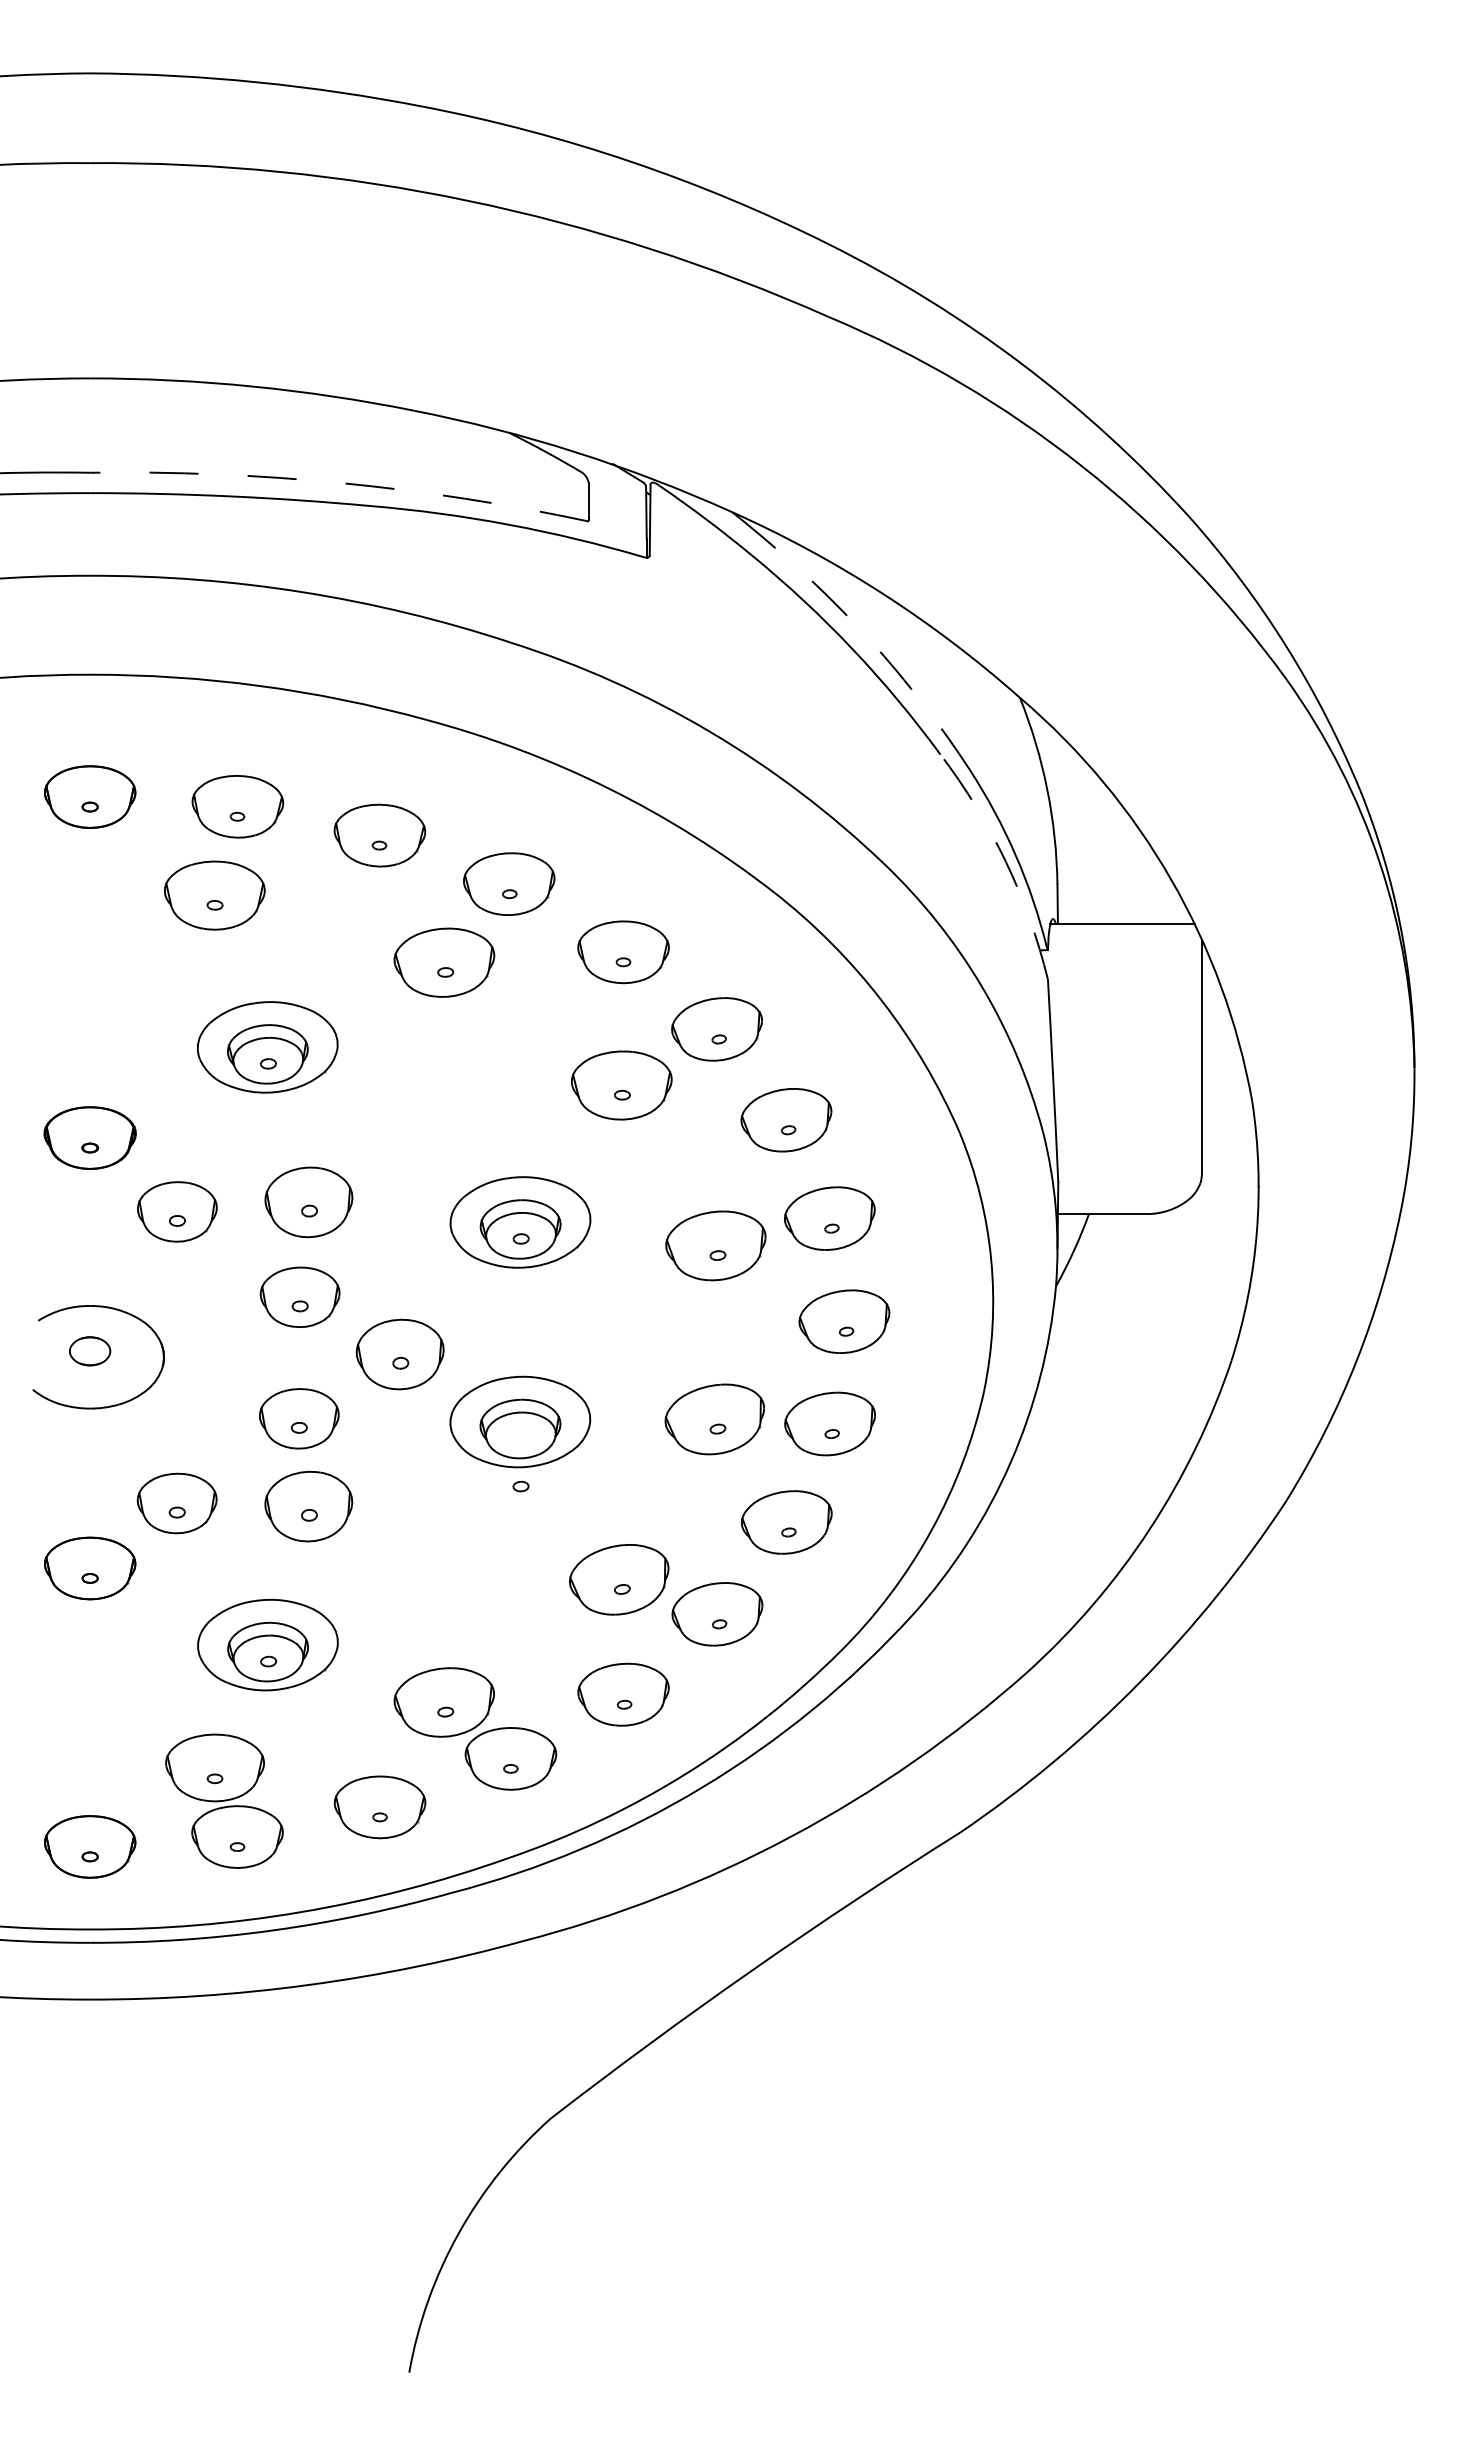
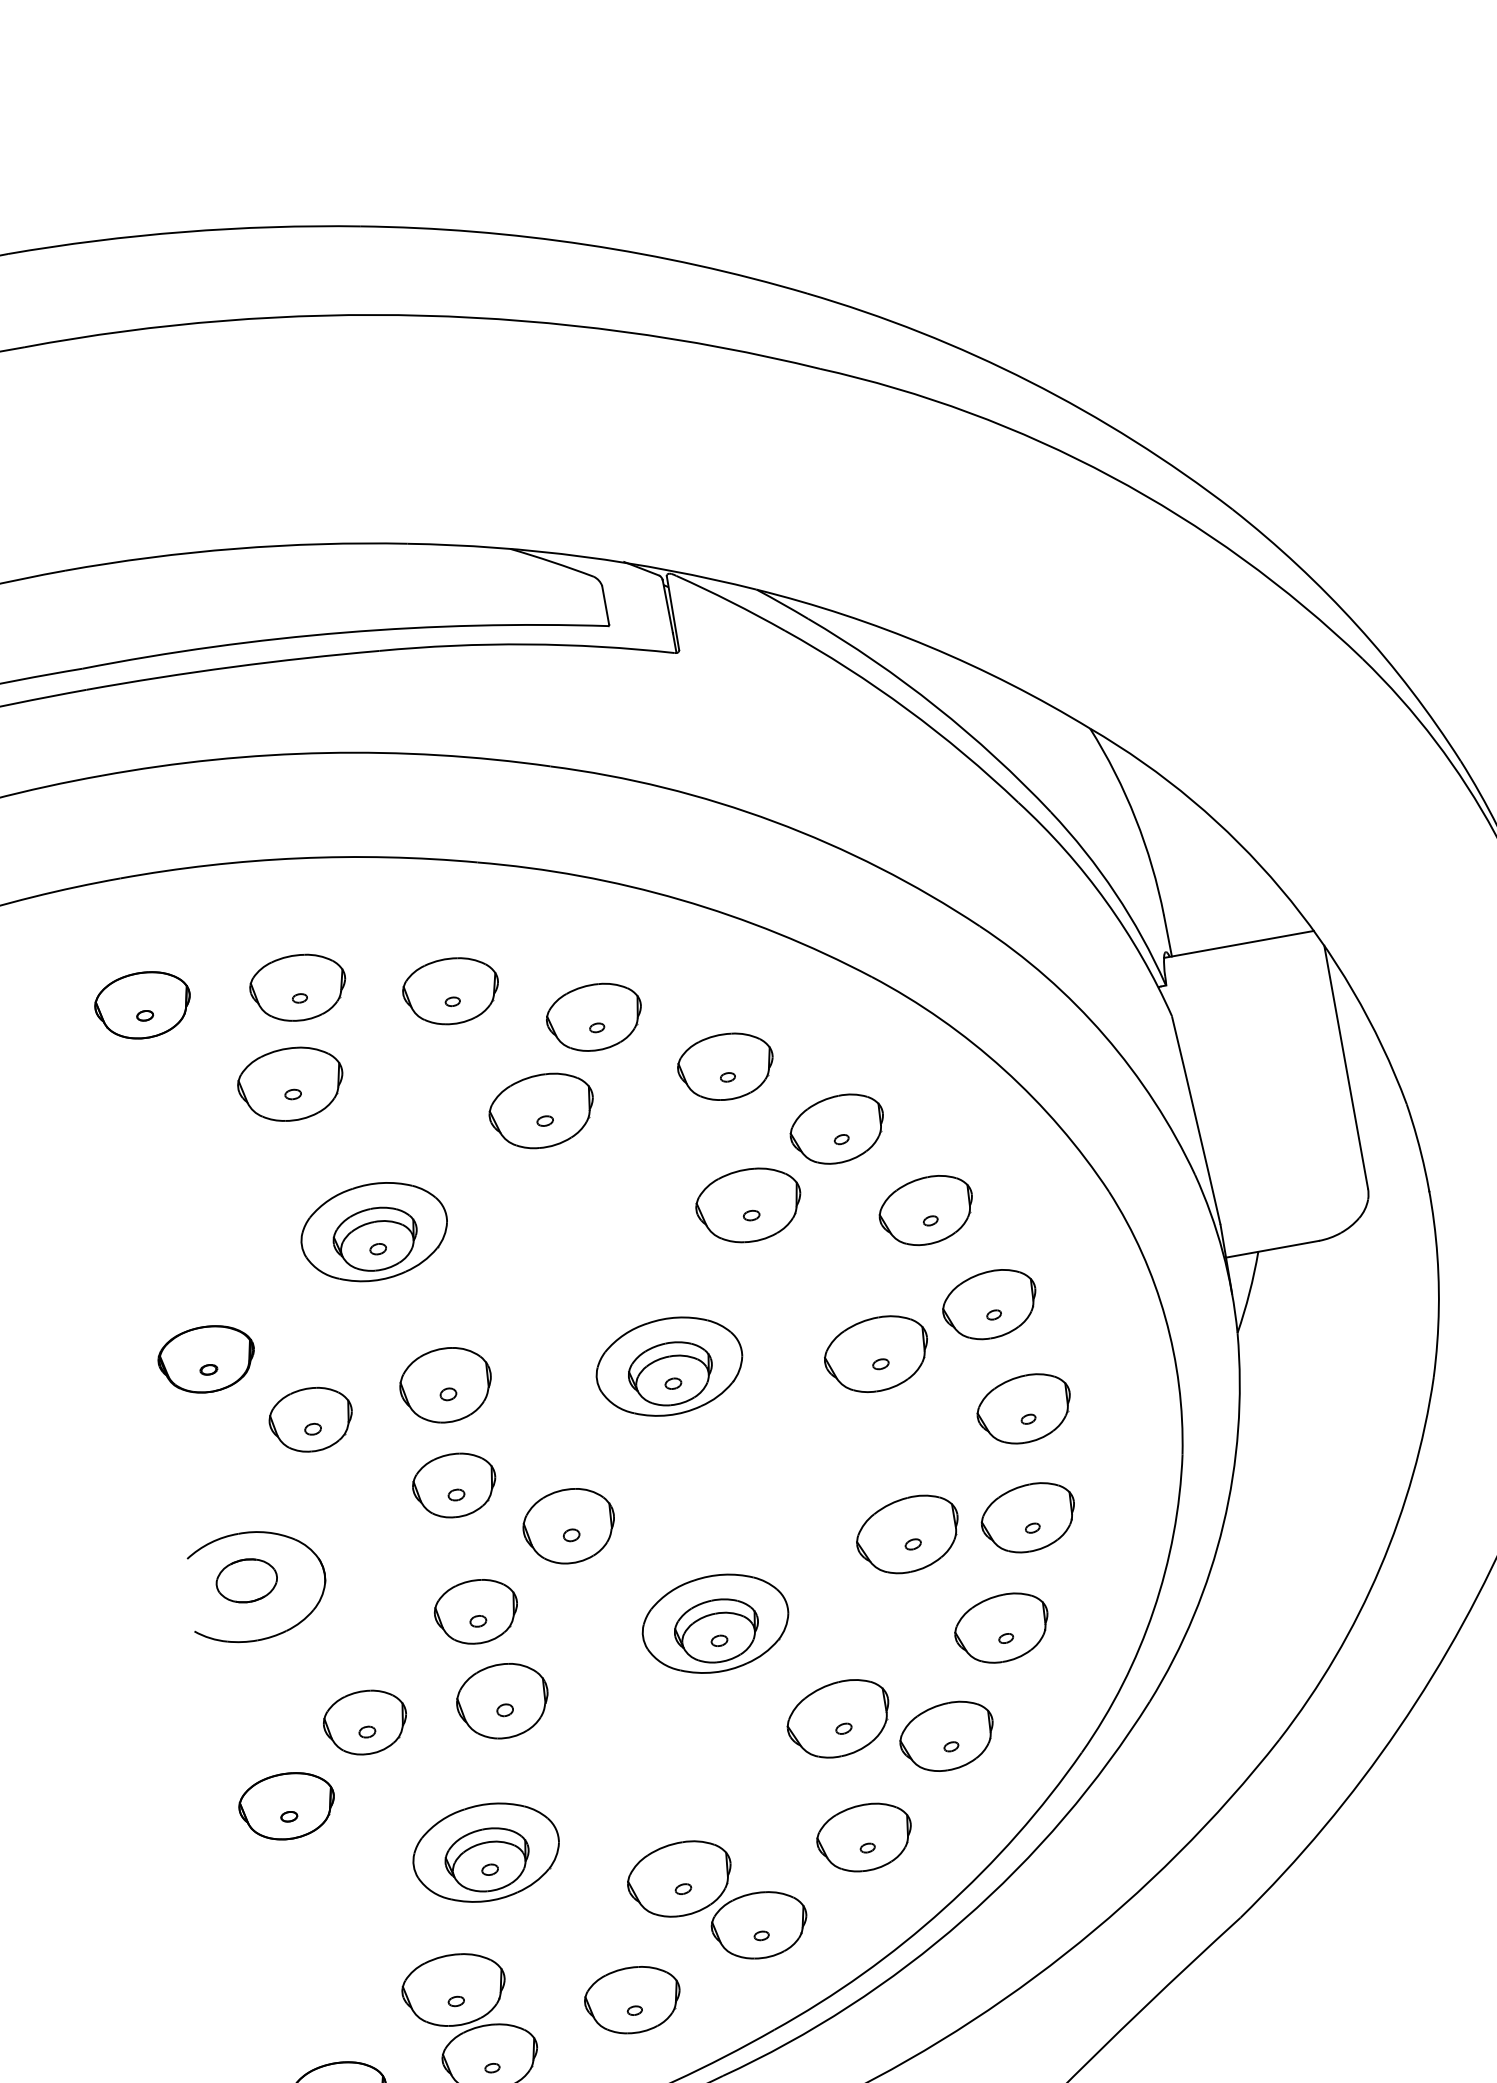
arc: (340, 483) -> (344, 633), dashed -> solid
arc: (880, 651) -> (936, 706), dashed -> solid
arc: (1005, 861) -> (1105, 901), dashed -> solid
part: (89, 1351) -> (246, 1581), size x1.43
part: (520, 1421) -> (715, 1623), moved

